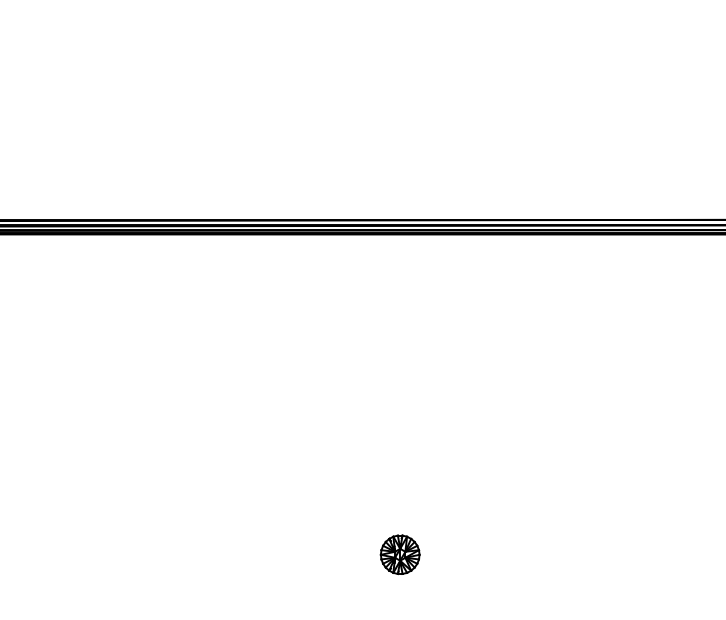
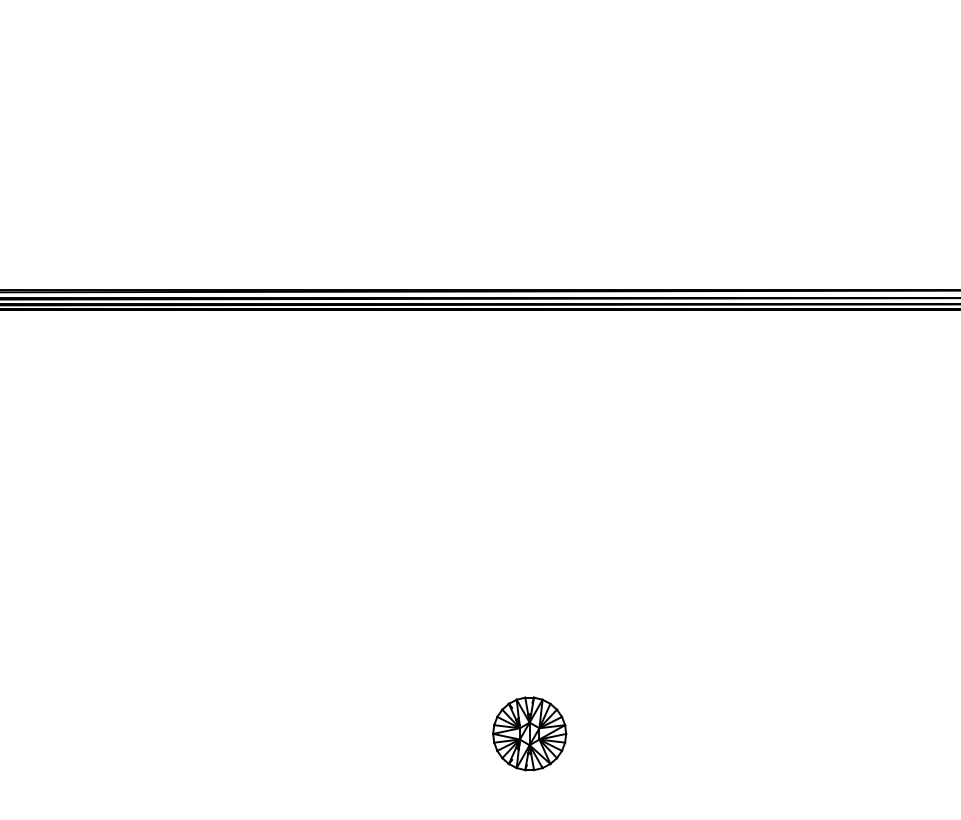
part: (400, 554) -> (529, 733), size x1.43

